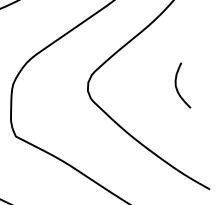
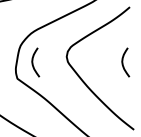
curve: (37, 107) -> (33, 62), added

